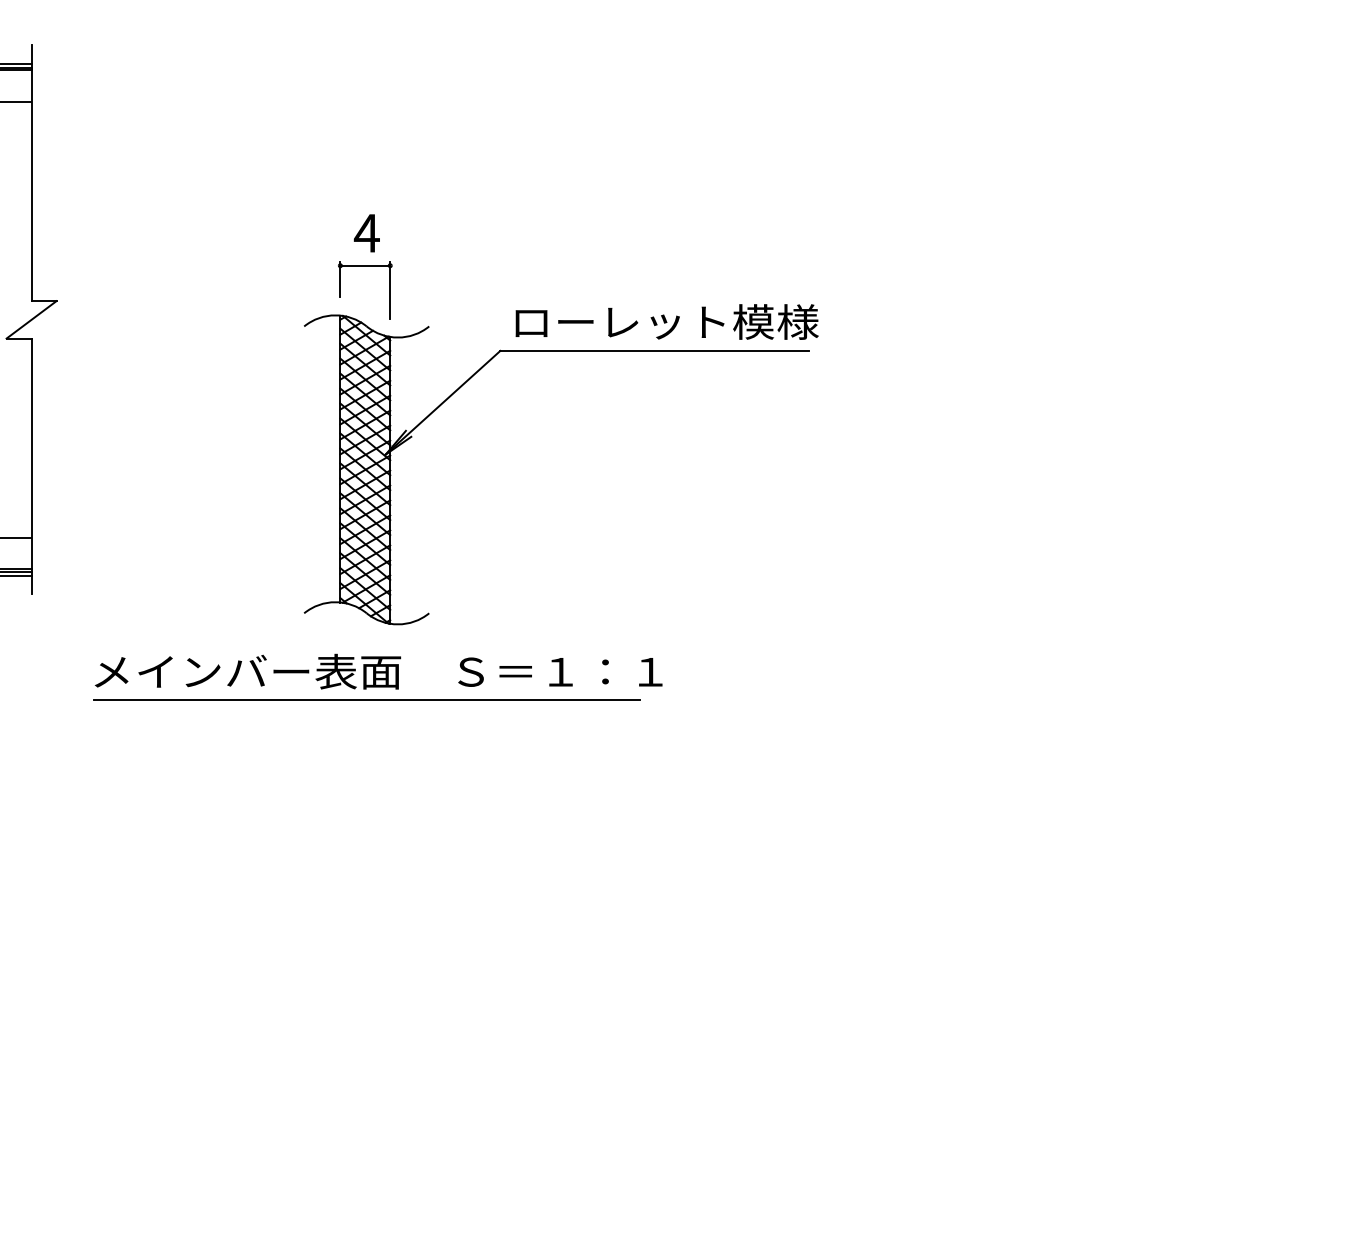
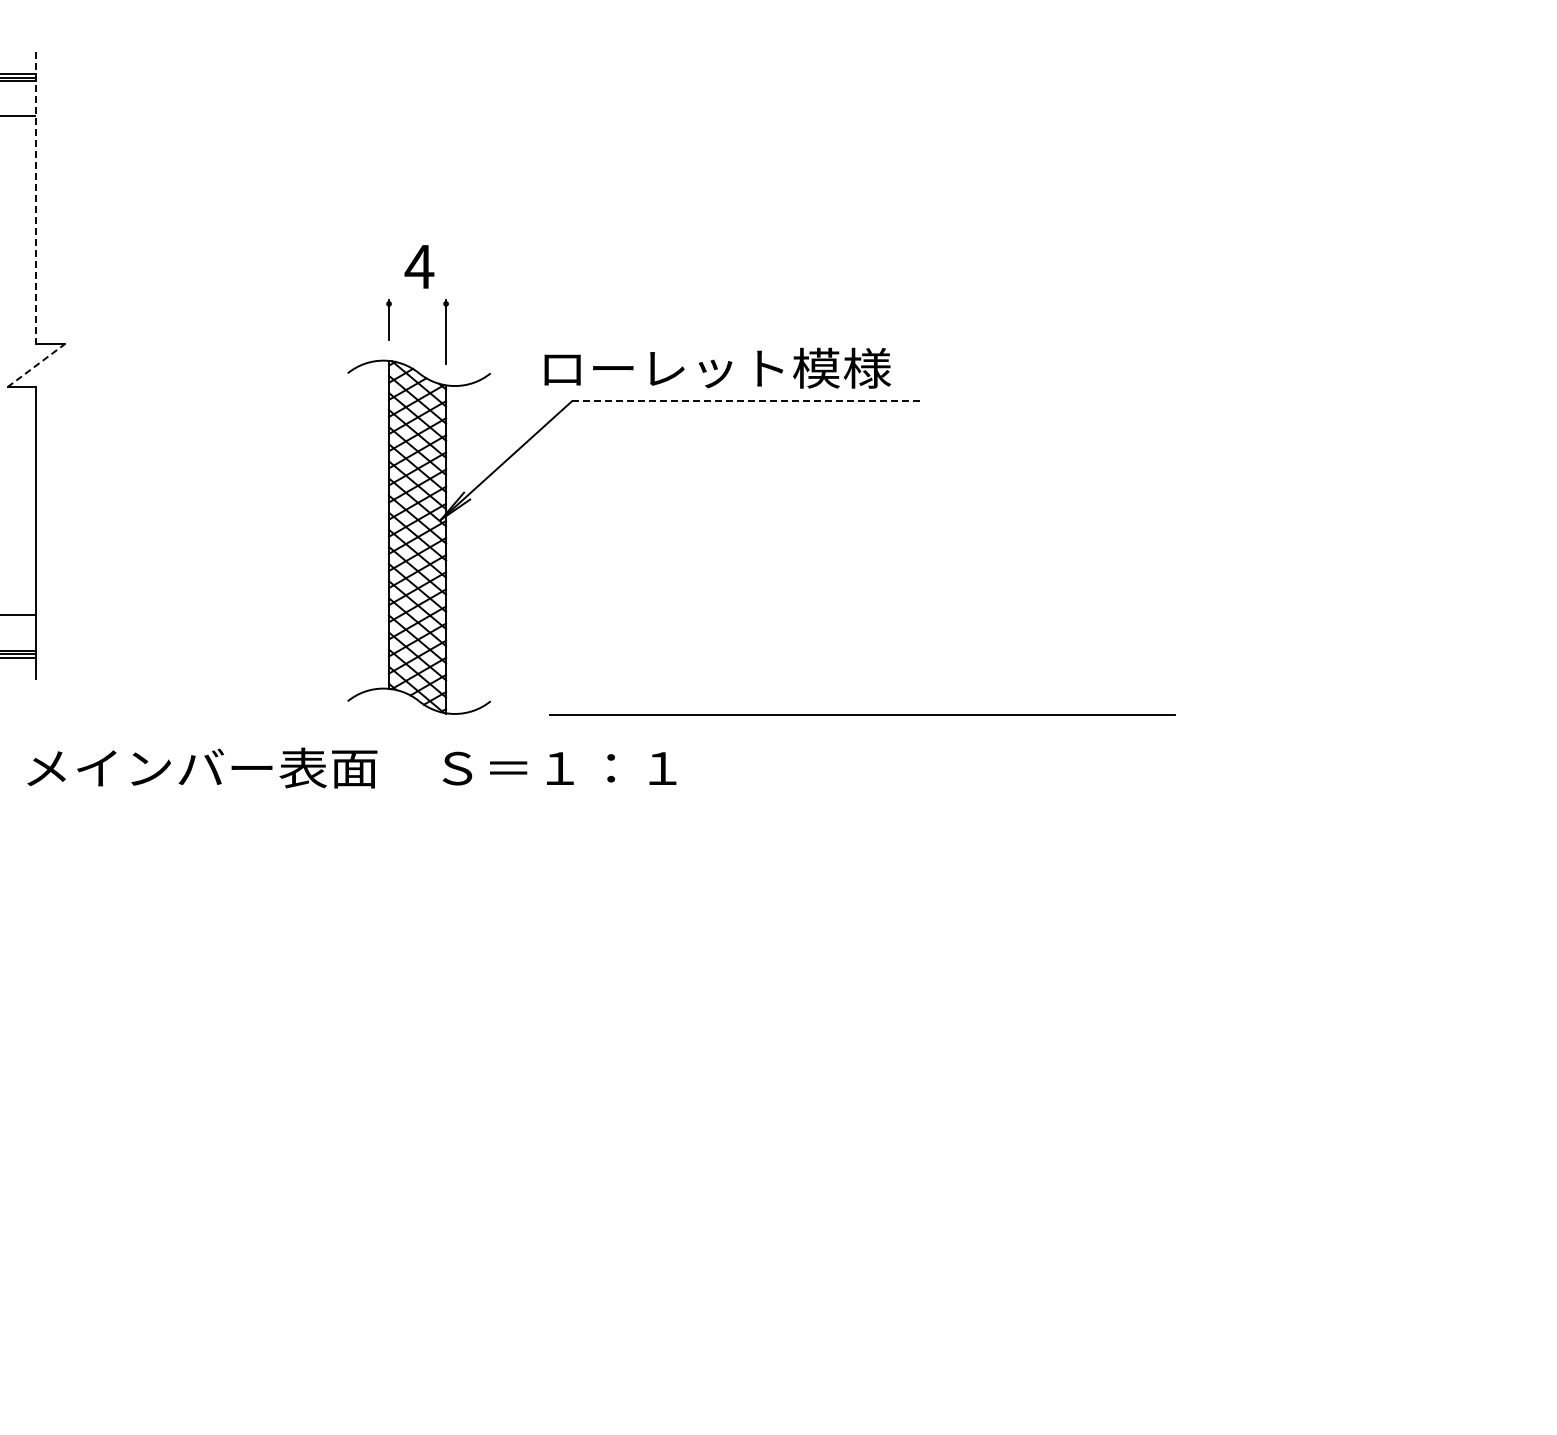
line: (31, 173) -> (36, 198), solid -> dashed
line: (365, 265) -> (417, 303), removed
line: (31, 319) -> (36, 365), solid -> dashed
text: (667, 321) -> (717, 367), moved
line: (654, 351) -> (748, 401), solid -> dashed
text: (378, 671) -> (351, 767), moved
line: (366, 700) -> (862, 714), moved

